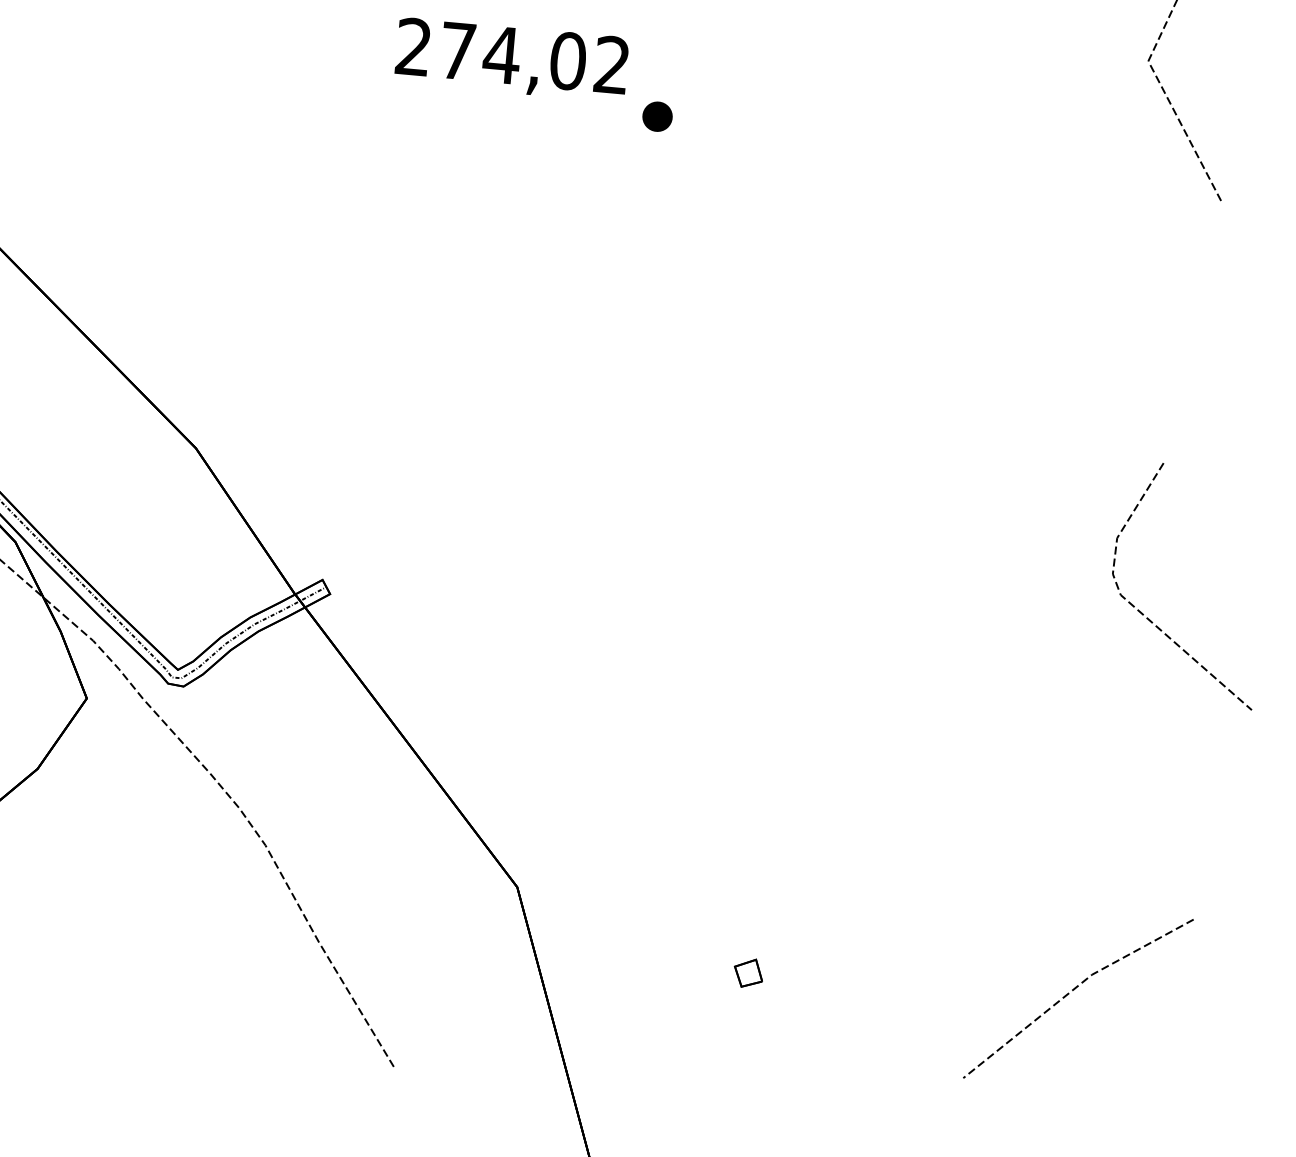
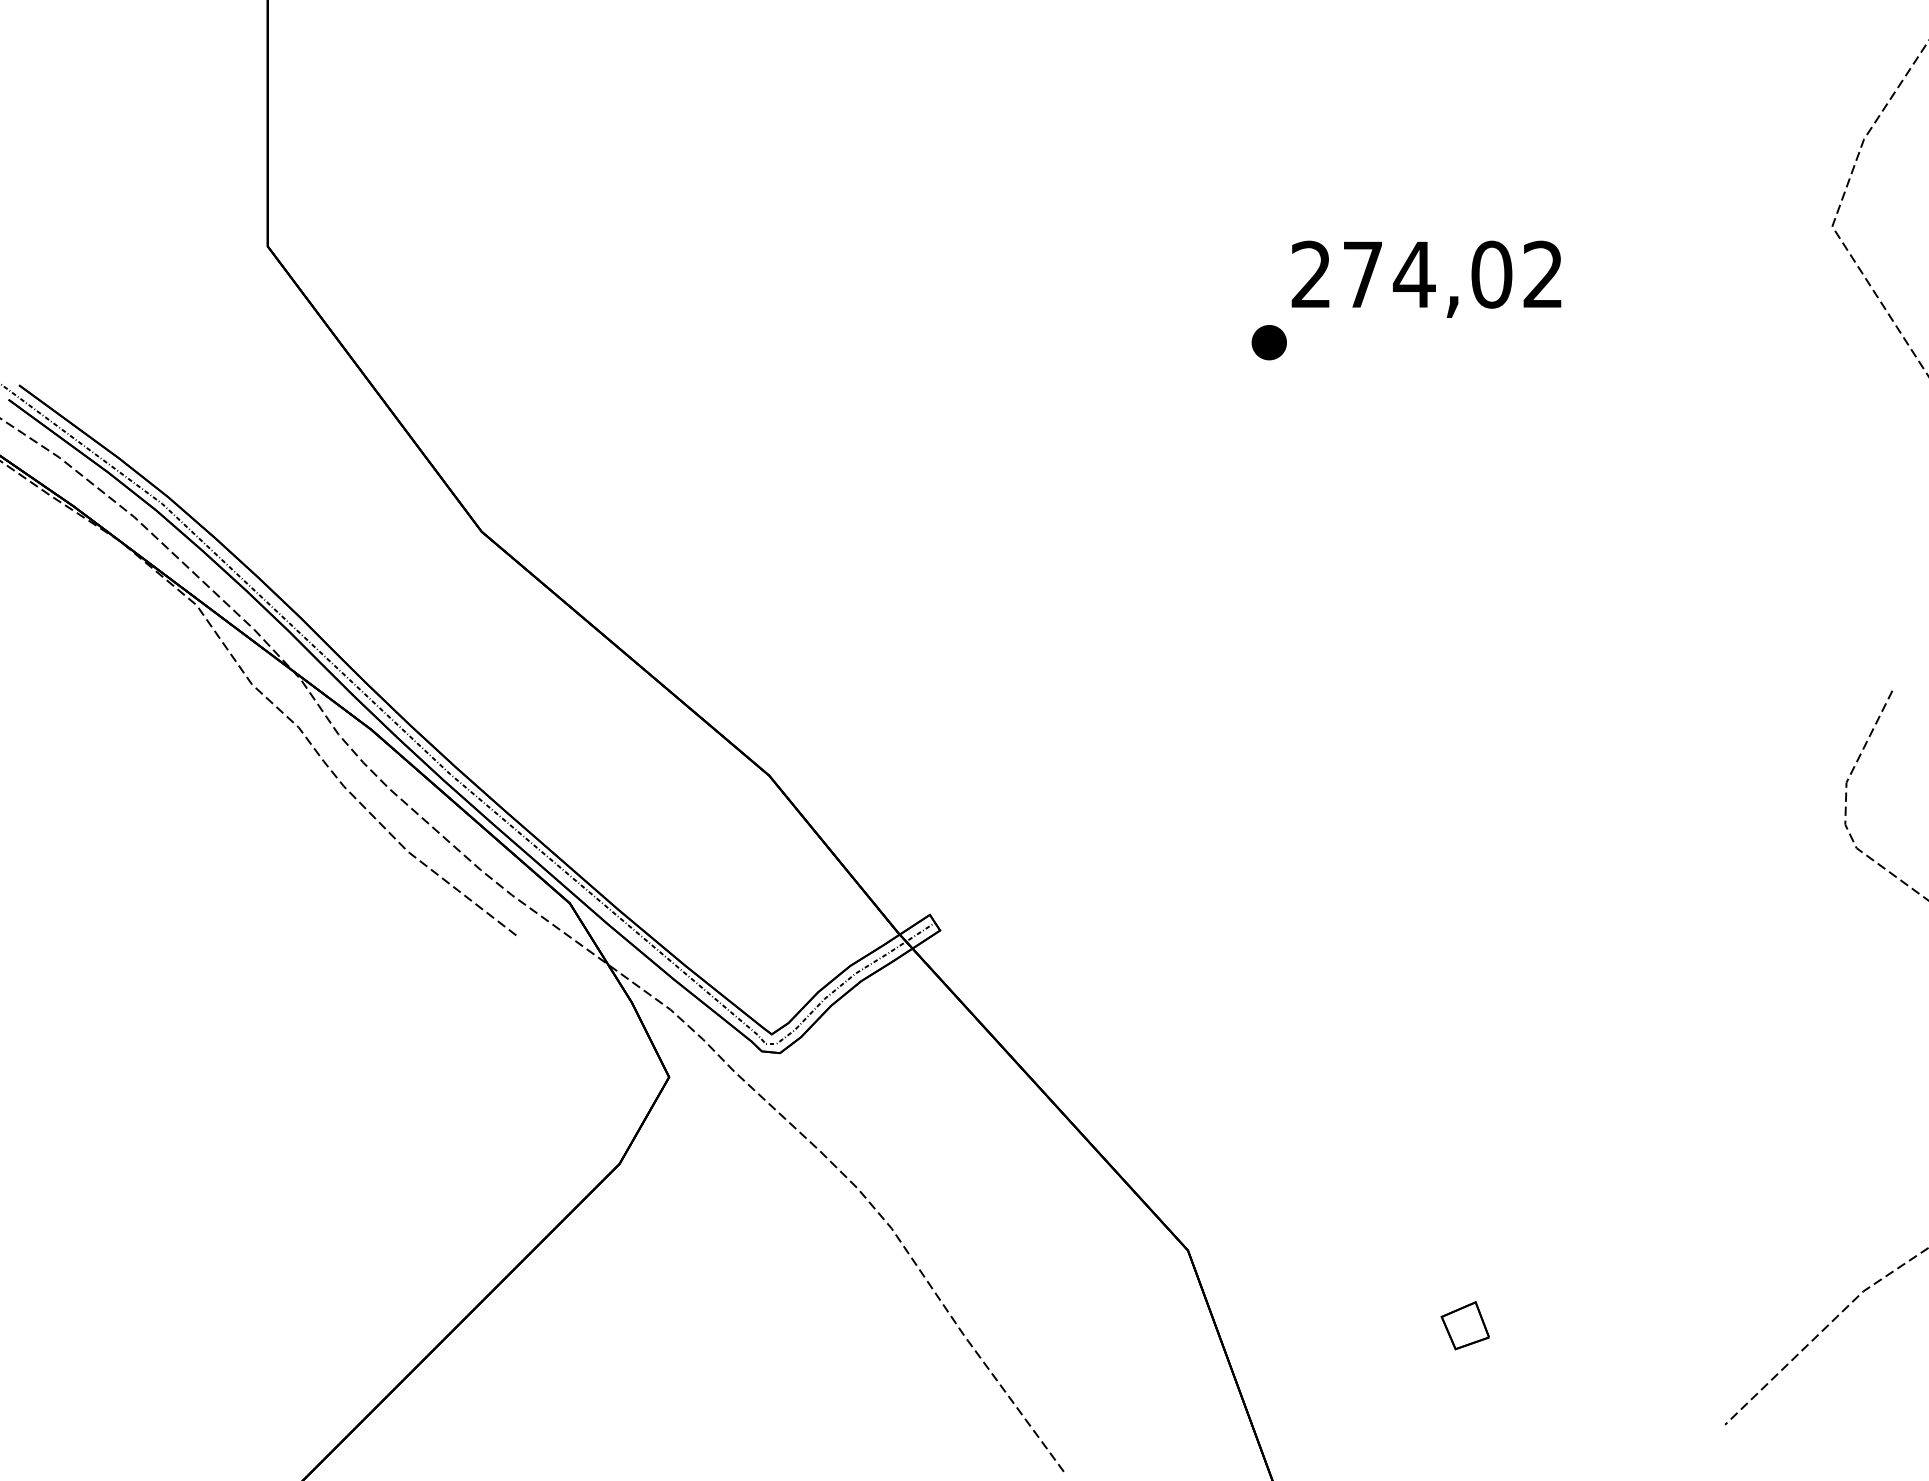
text: (511, 59) -> (1426, 278), moved
part: (748, 972) -> (1464, 1325), size x1.43

